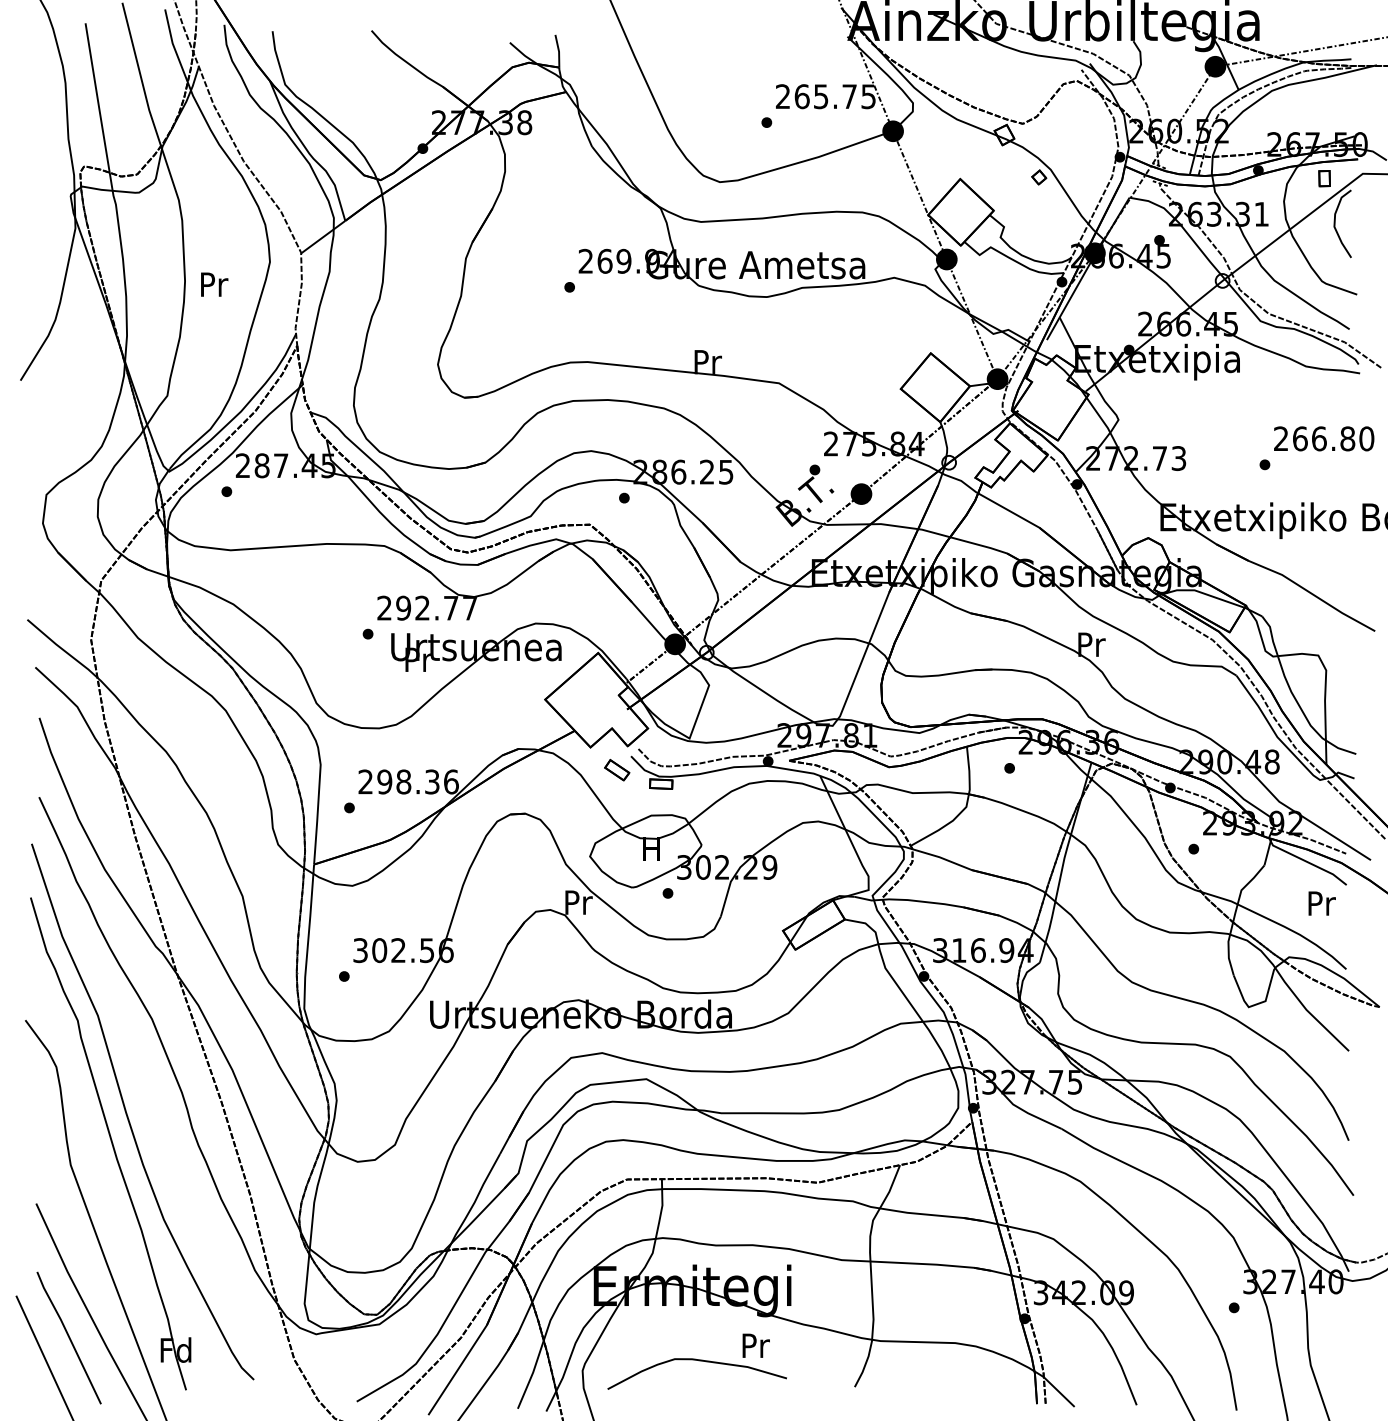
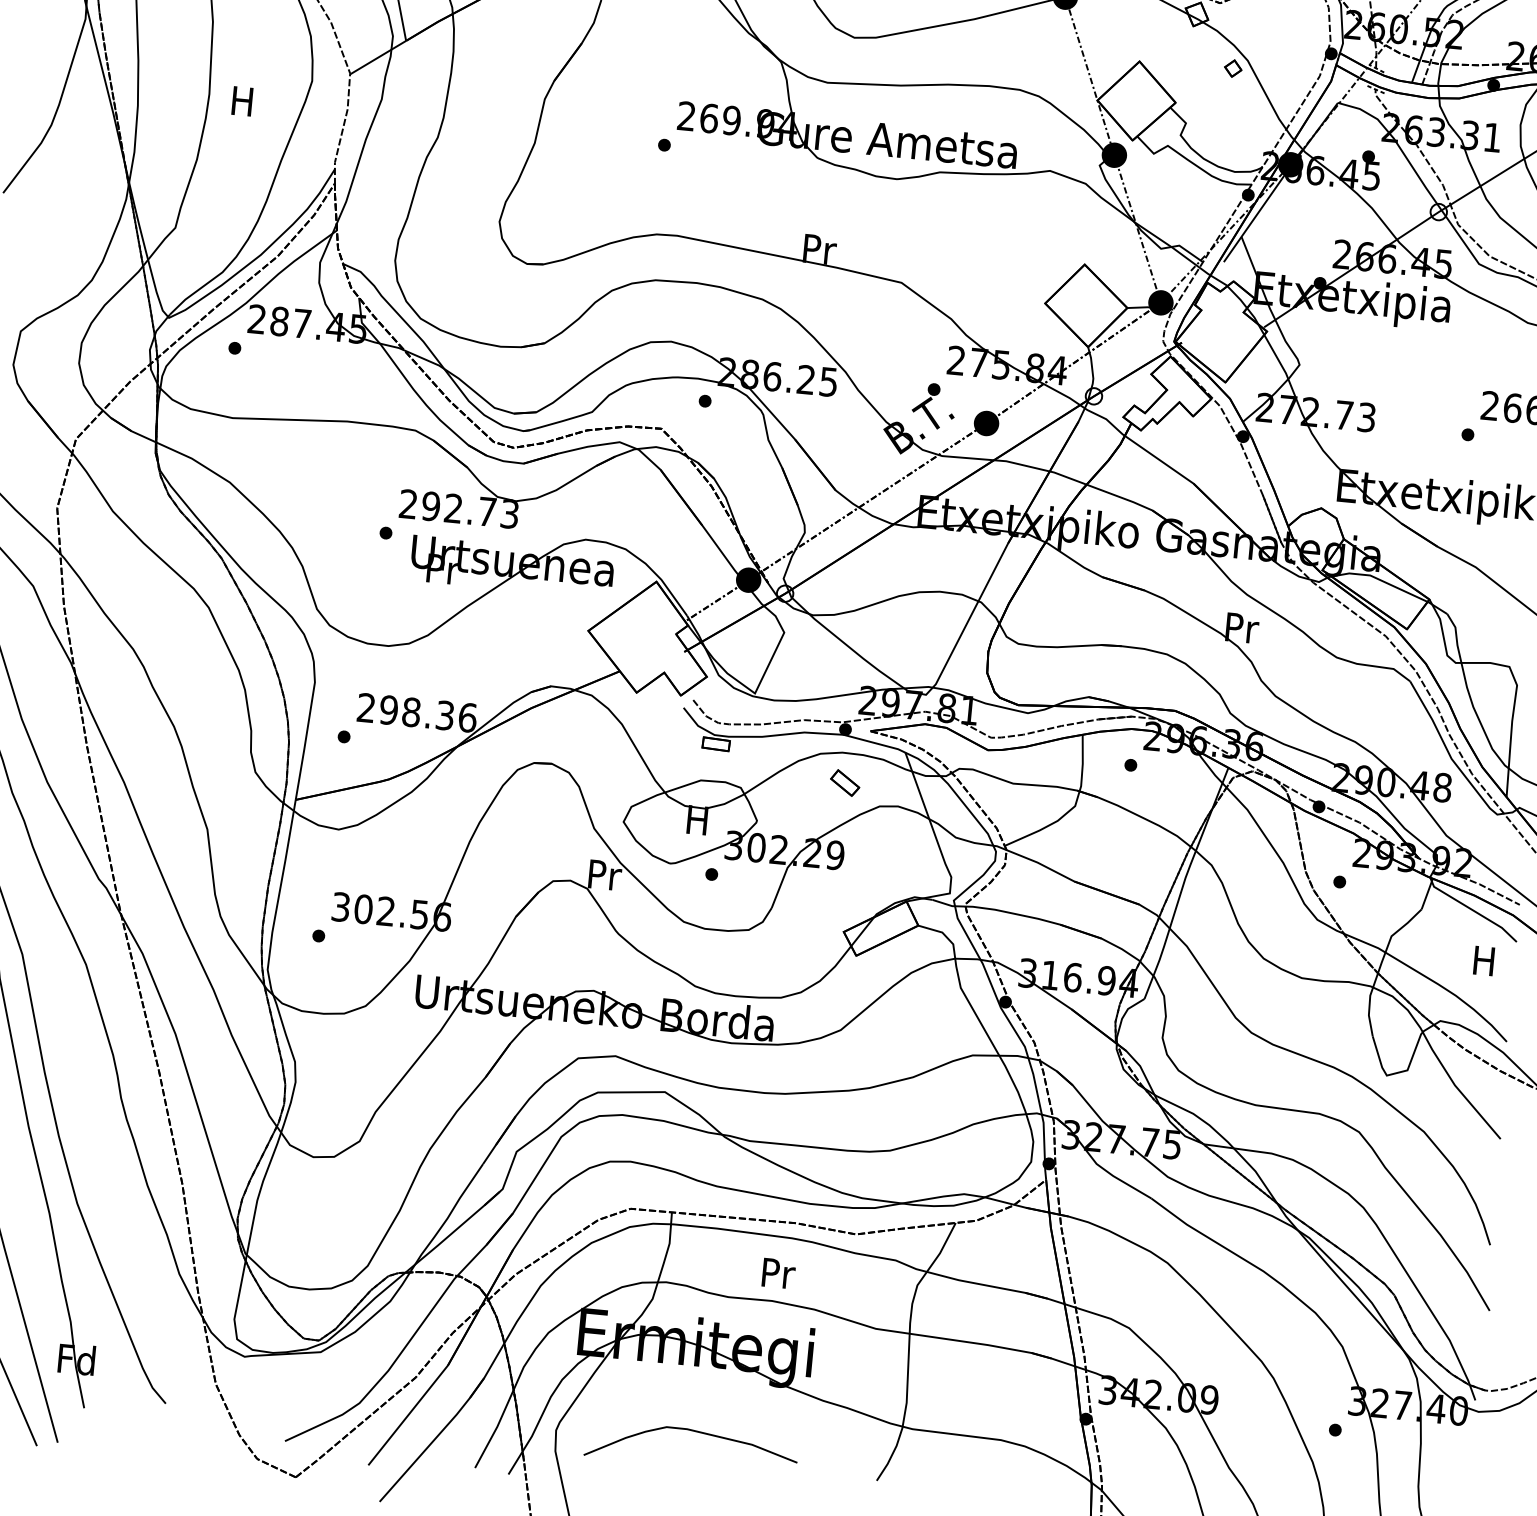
text: (214, 284) -> (243, 101), Pr -> H
text: (470, 607) -> (510, 513), 292.77 -> 292.73
part: (617, 770) -> (845, 783), moved
text: (1321, 903) -> (1484, 961), Pr -> H
text: (755, 1345) -> (777, 1273), moved

